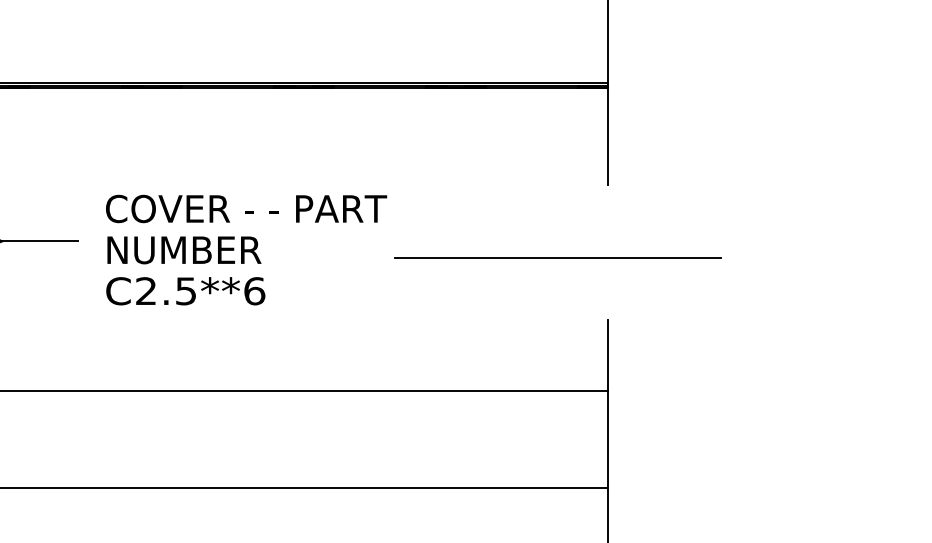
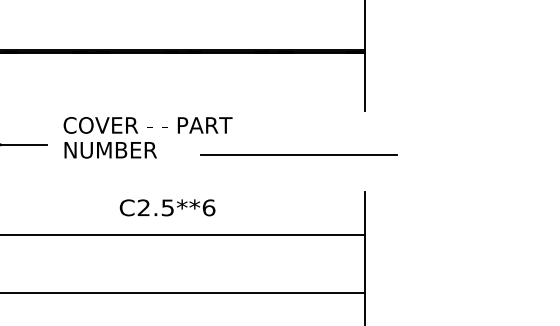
line: (556, 257) -> (298, 154), moved
text: (185, 290) -> (167, 207), moved

